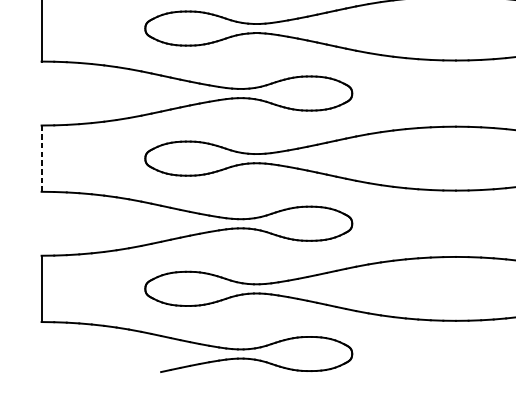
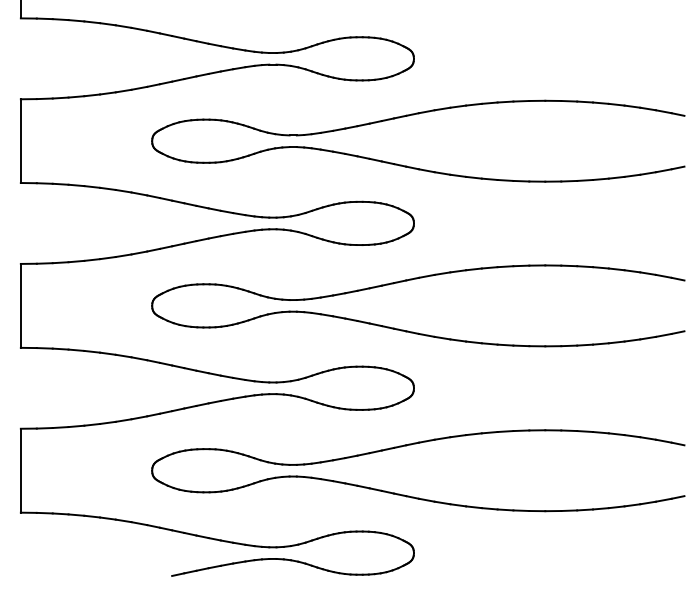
line: (41, 158) -> (20, 305), dashed -> solid

